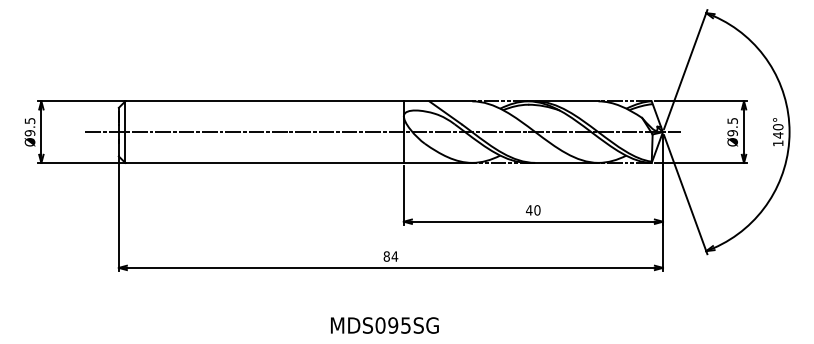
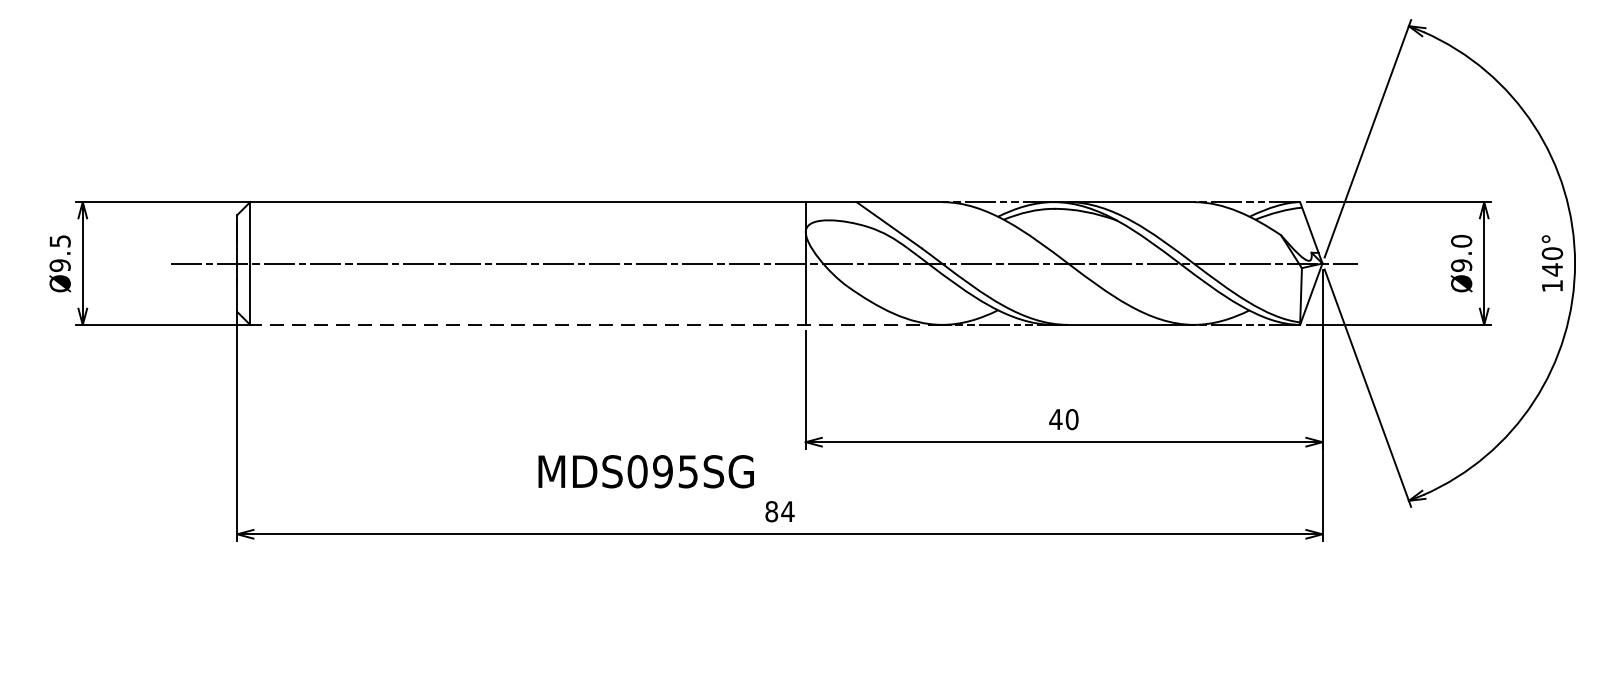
text: (732, 120) -> (1461, 240), Ø9.5 -> Ø9.0
line: (298, 162) -> (595, 324), solid -> dashed
text: (384, 325) -> (645, 471), moved

